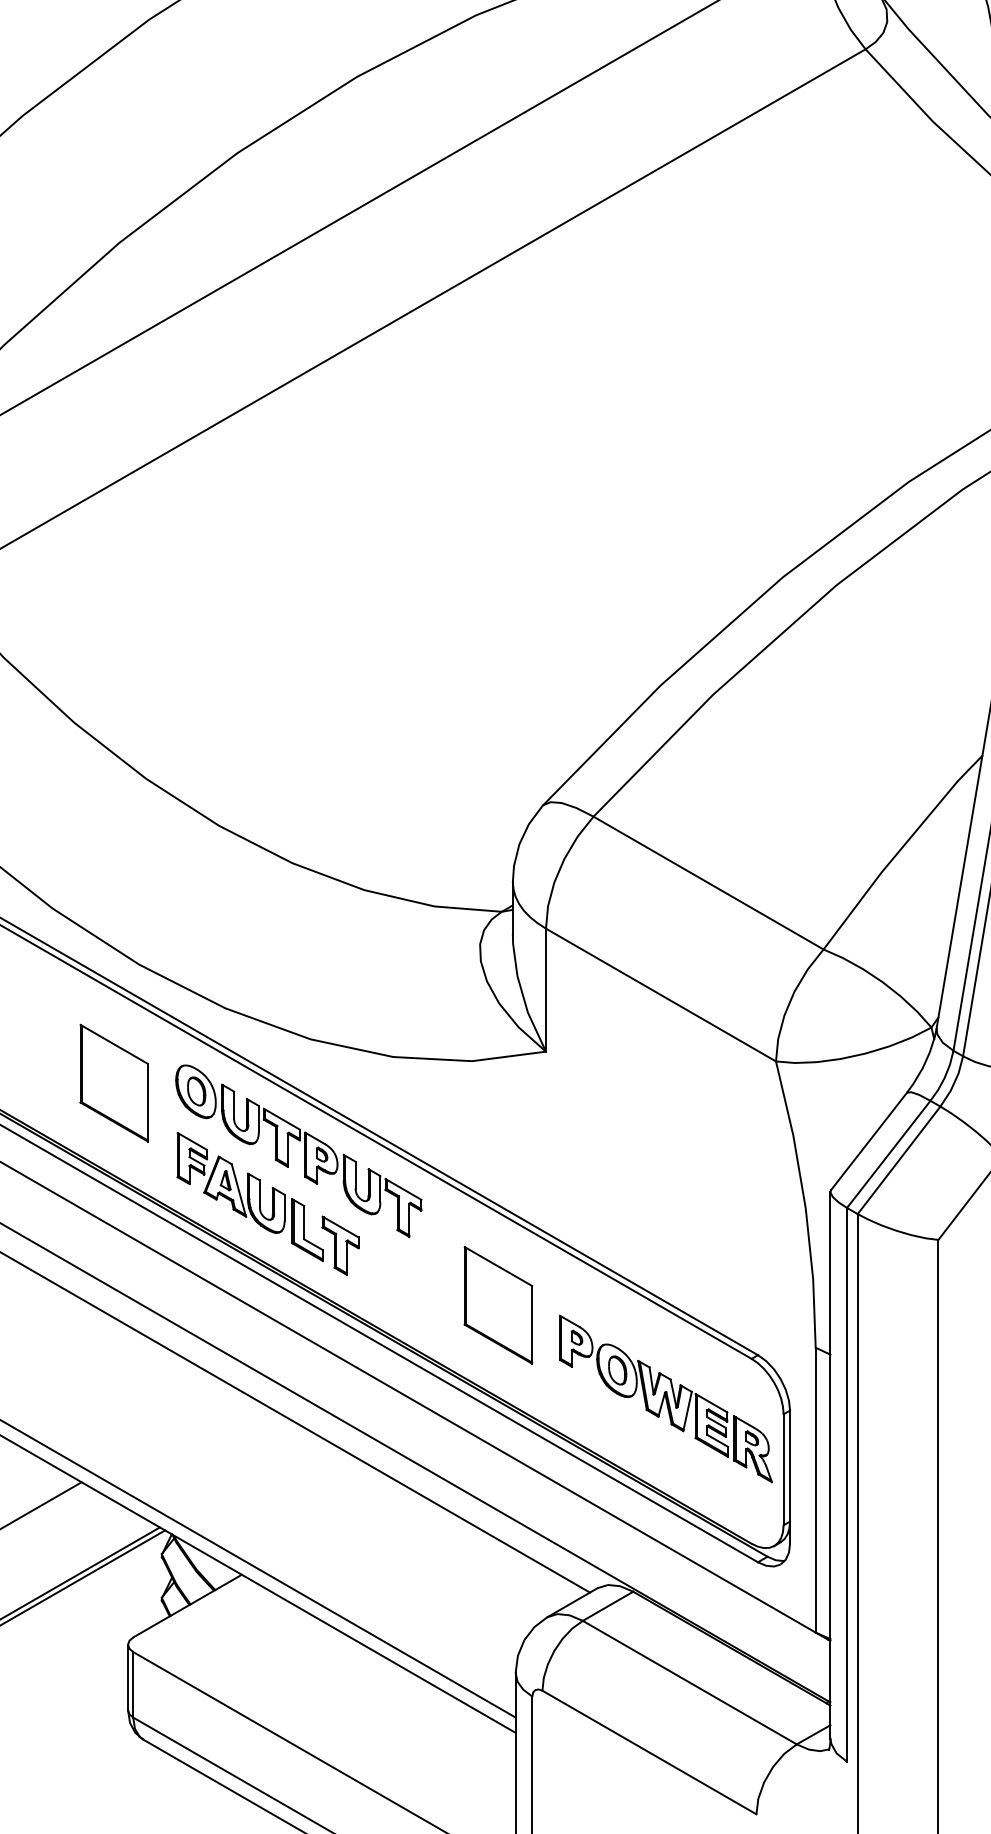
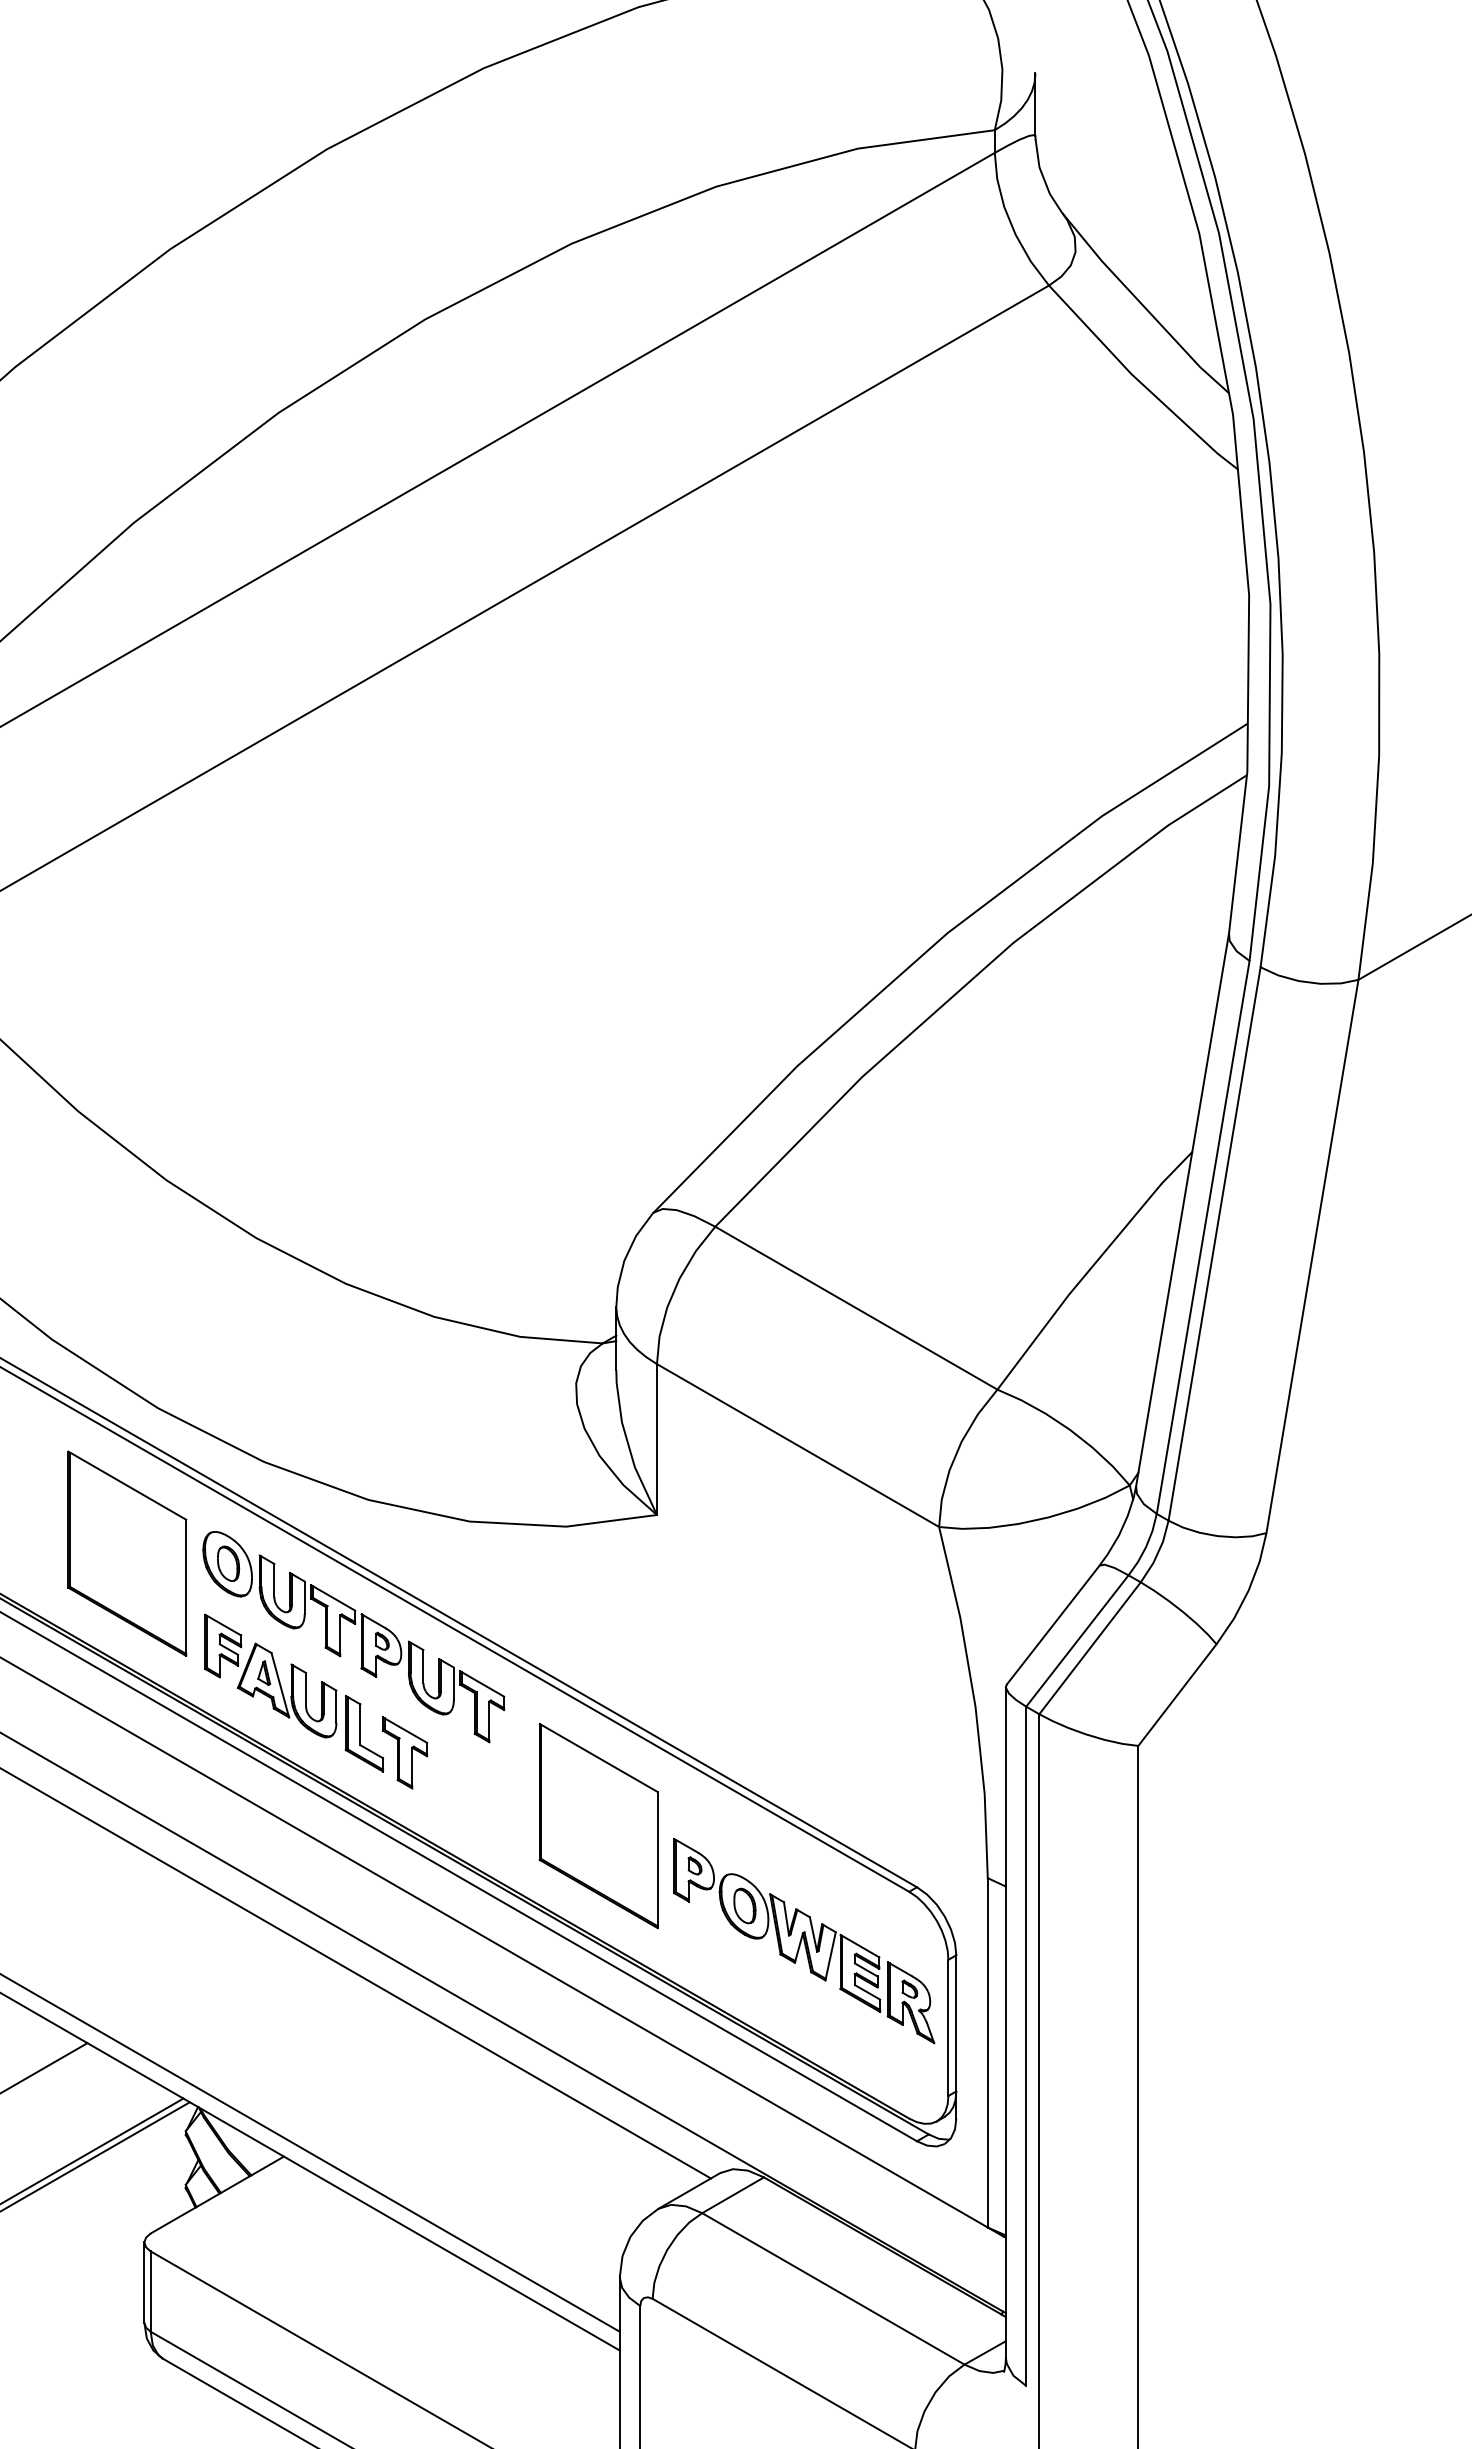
part: (114, 1083) -> (127, 1553), size x1.43
part: (498, 1305) -> (598, 1826), size x1.43

